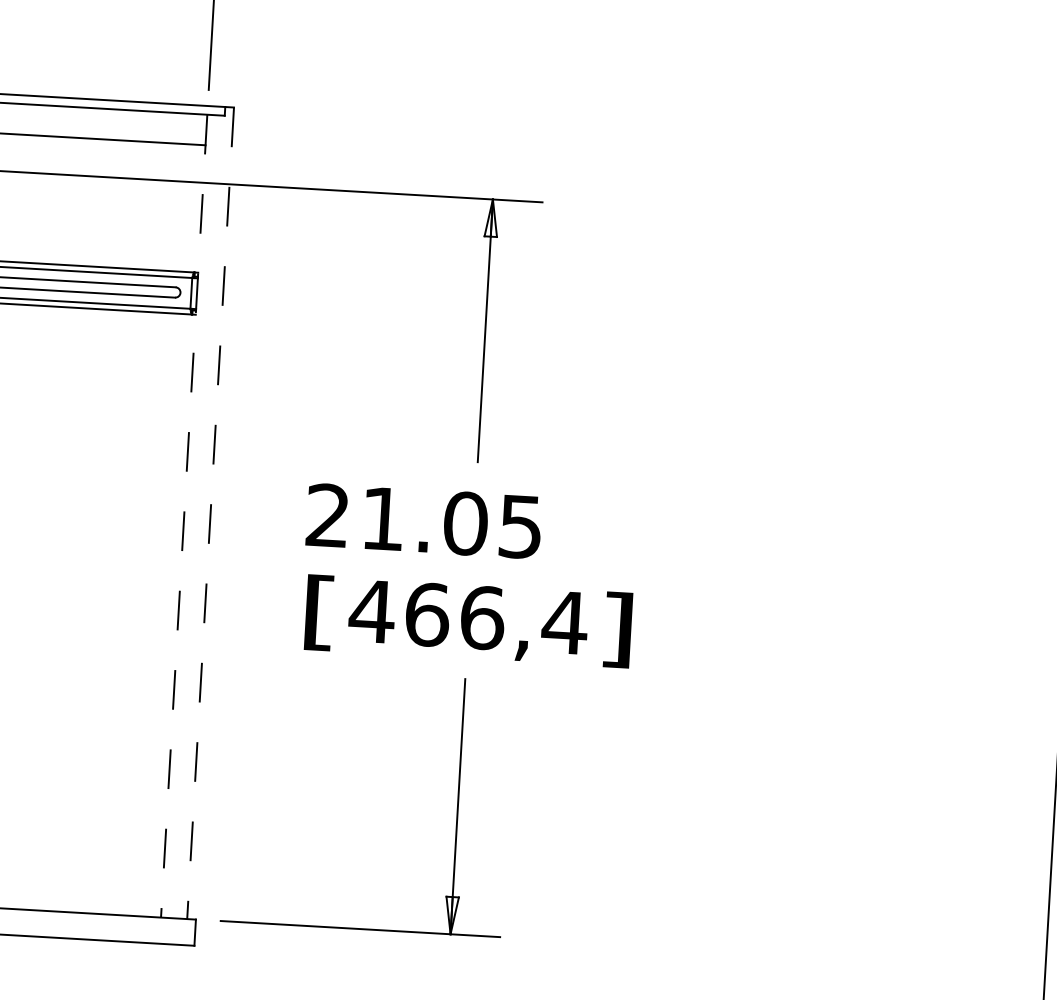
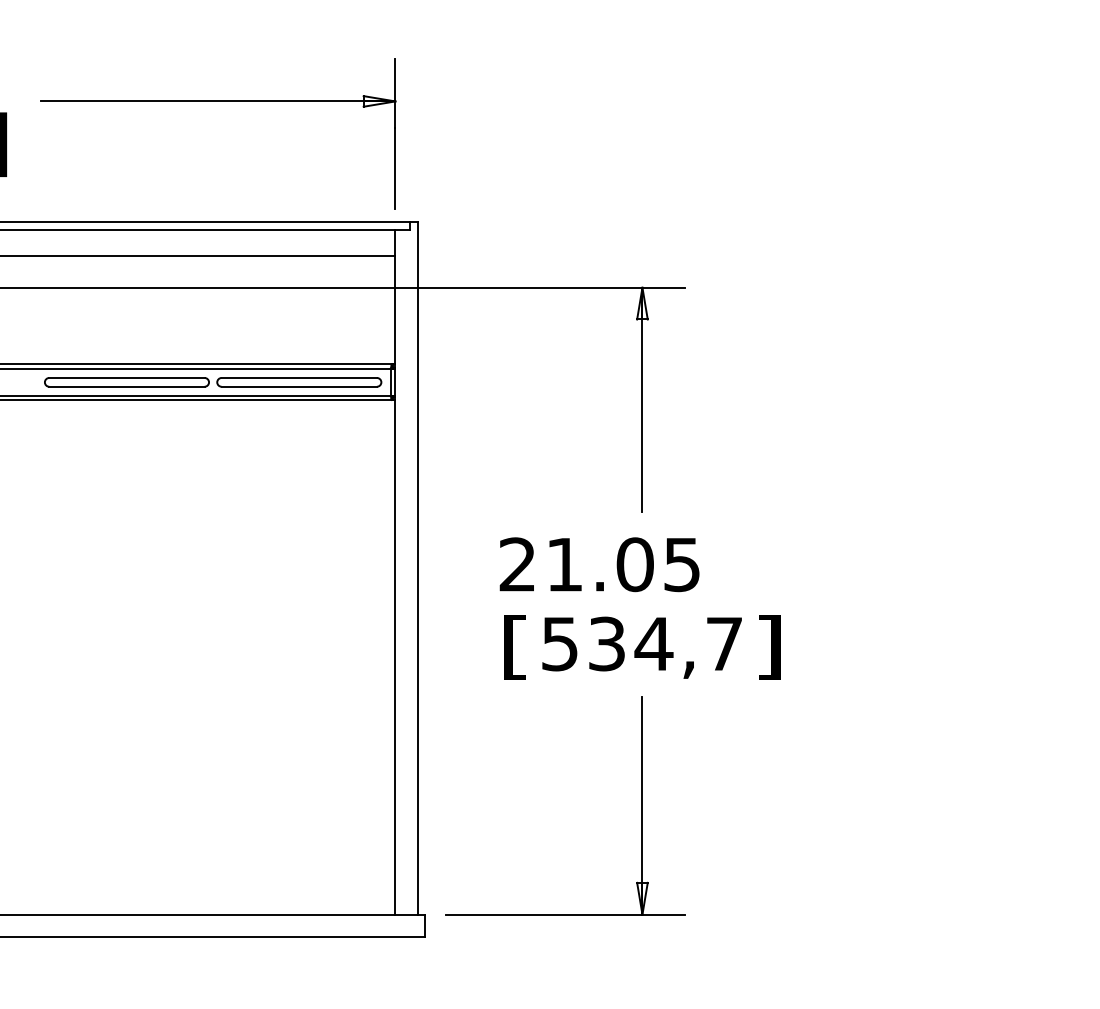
line: (210, 513) -> (417, 568), dashed -> solid
line: (184, 516) -> (395, 572), dashed -> solid
text: (467, 616) -> (641, 643), 466,4 -> 534,7

